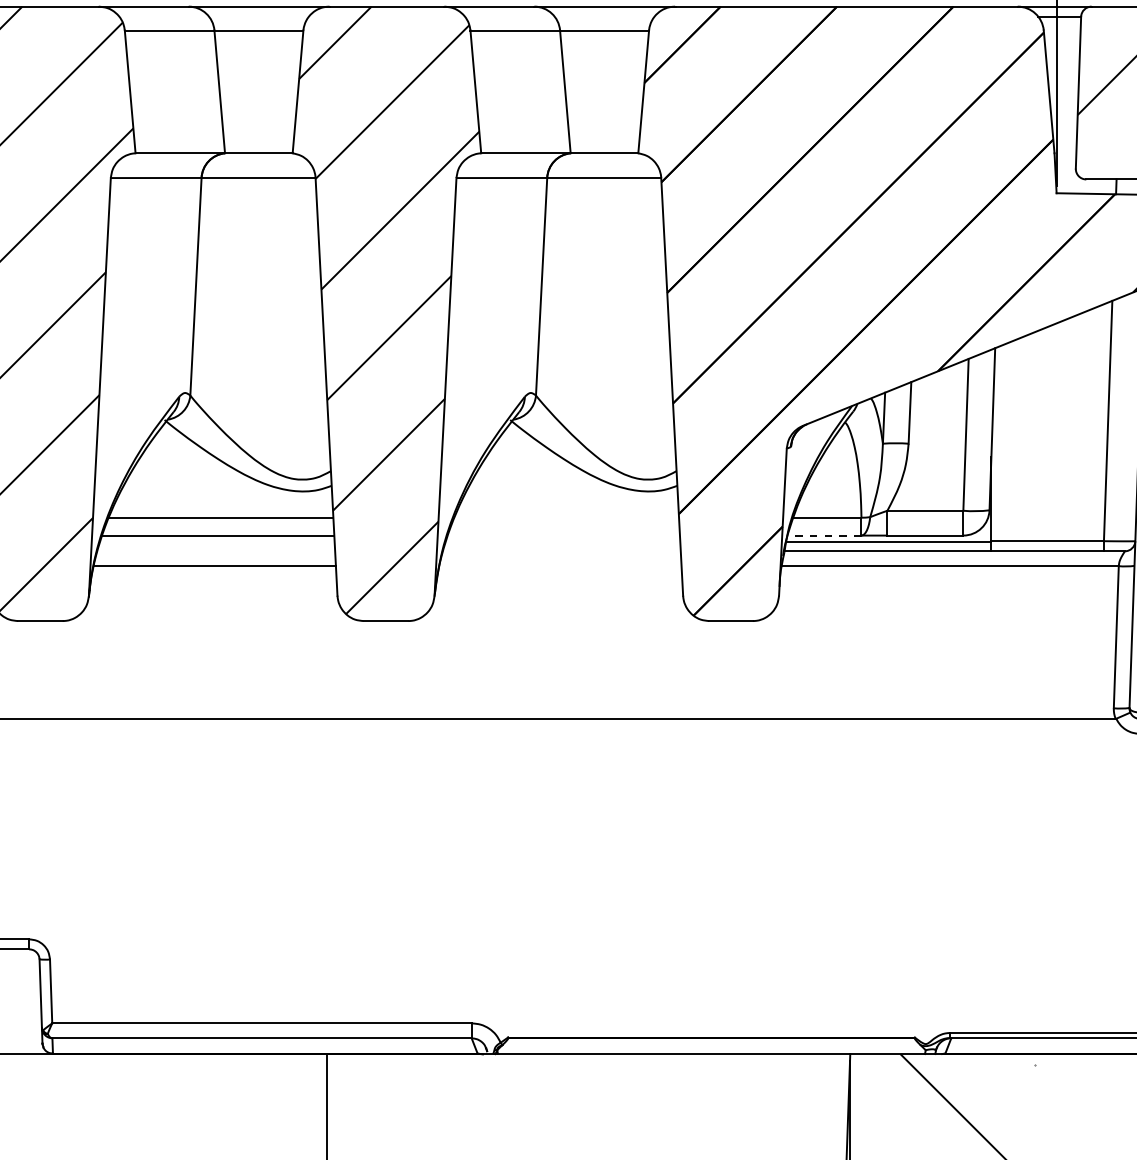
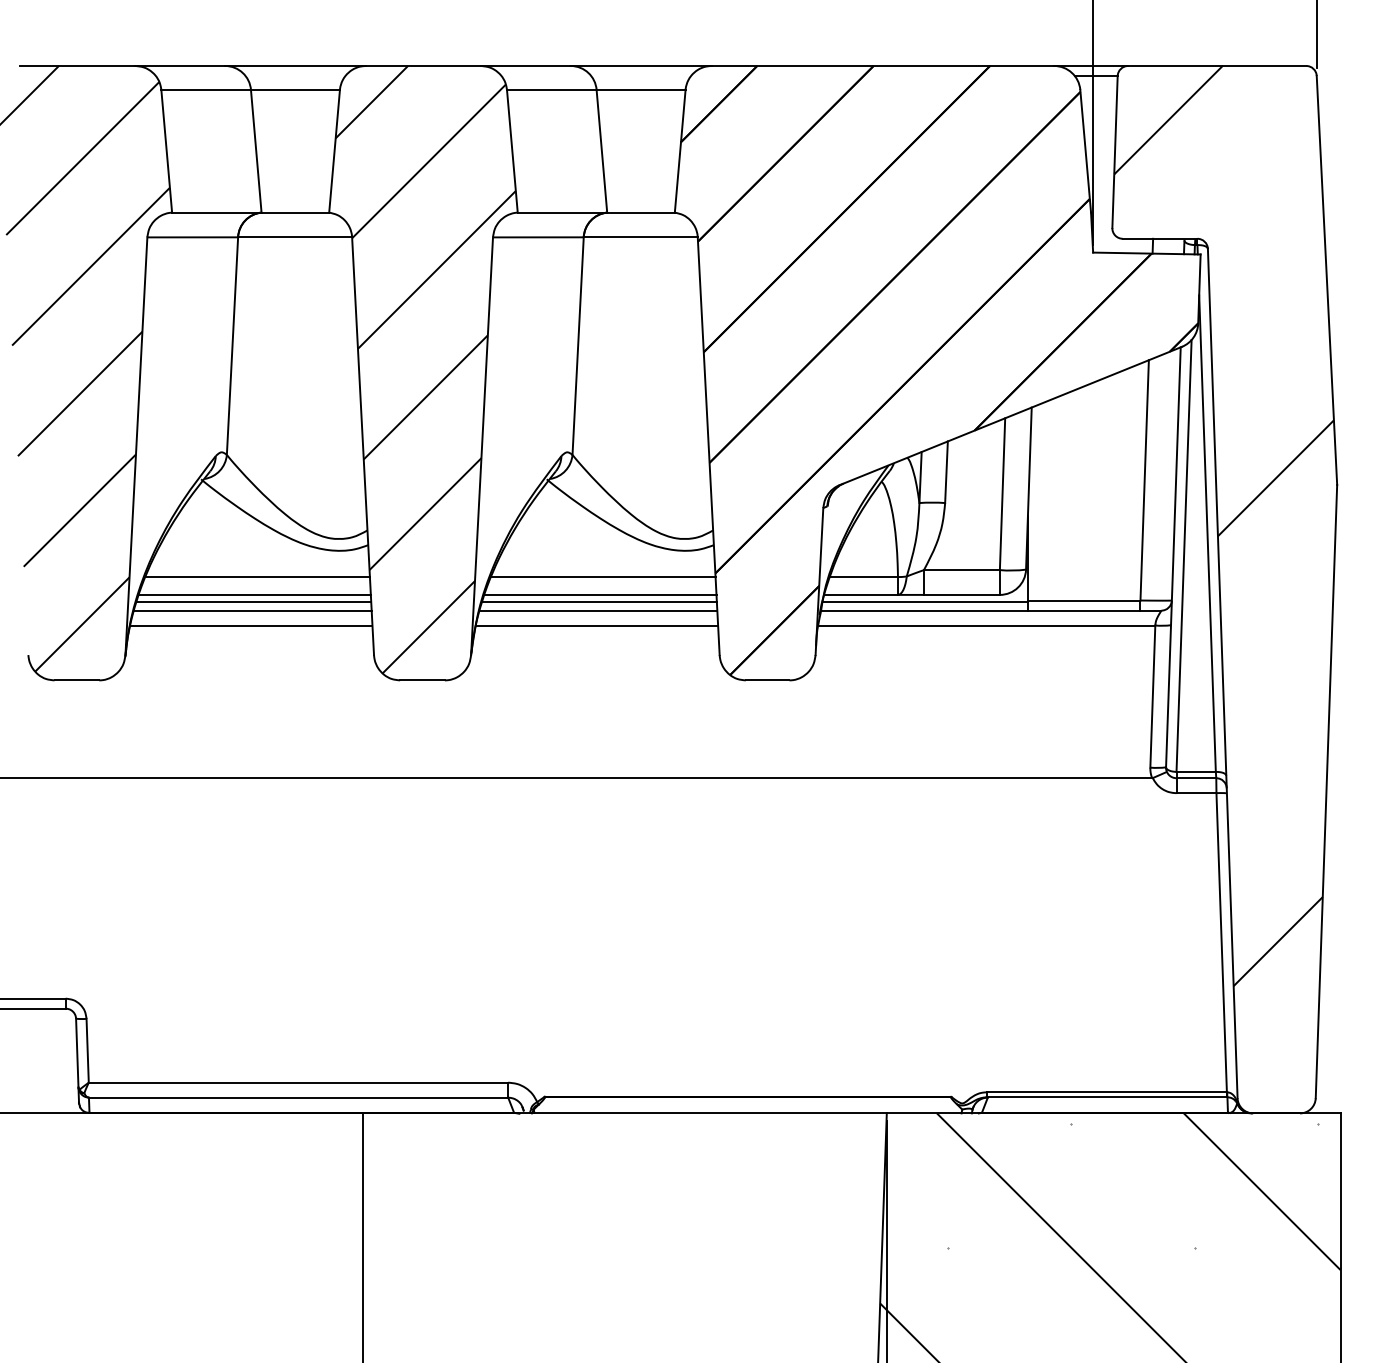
line: (566, 518) -> (603, 577), added
line: (563, 535) -> (600, 594), added
line: (824, 535) -> (861, 594), dashed -> solid
line: (216, 542) -> (253, 601), added
line: (562, 542) -> (599, 601), added
line: (215, 551) -> (252, 610), added
line: (561, 551) -> (598, 610), added
line: (560, 566) -> (597, 625), added

